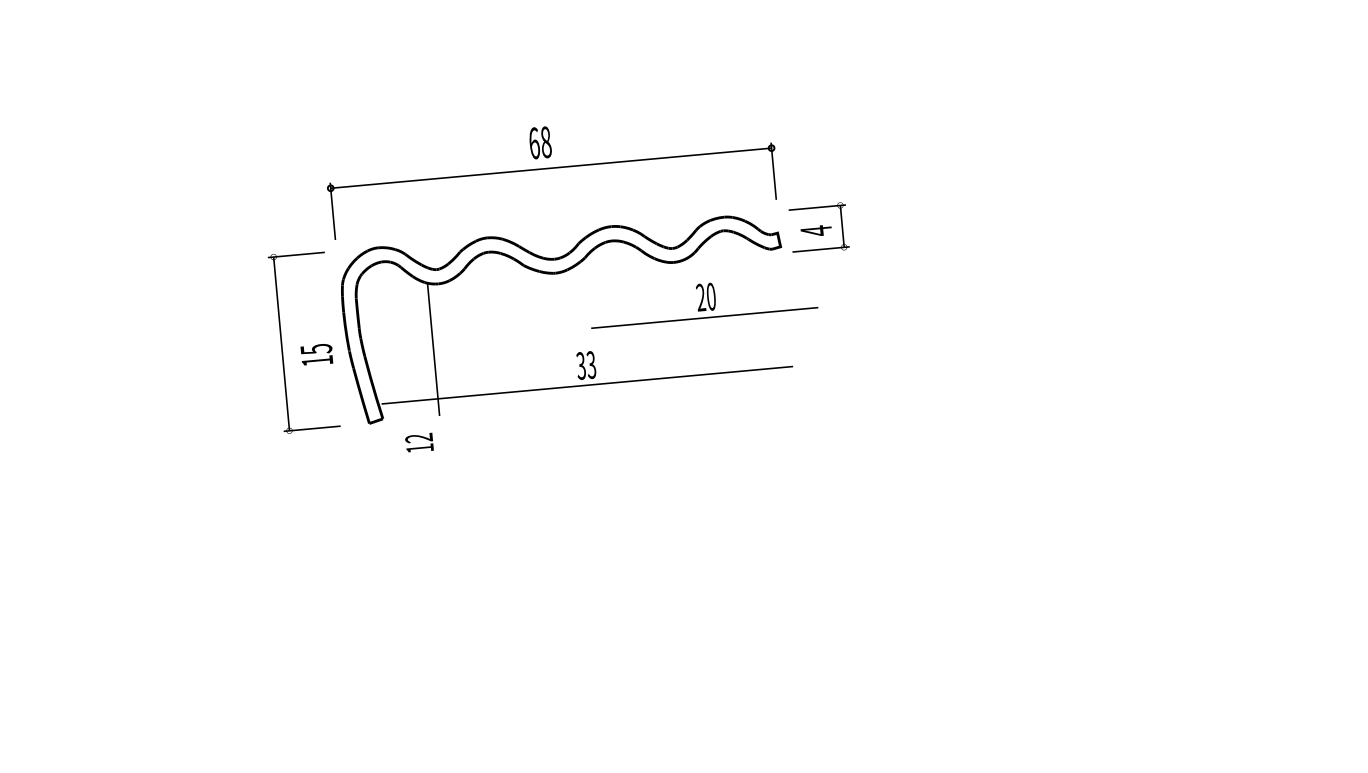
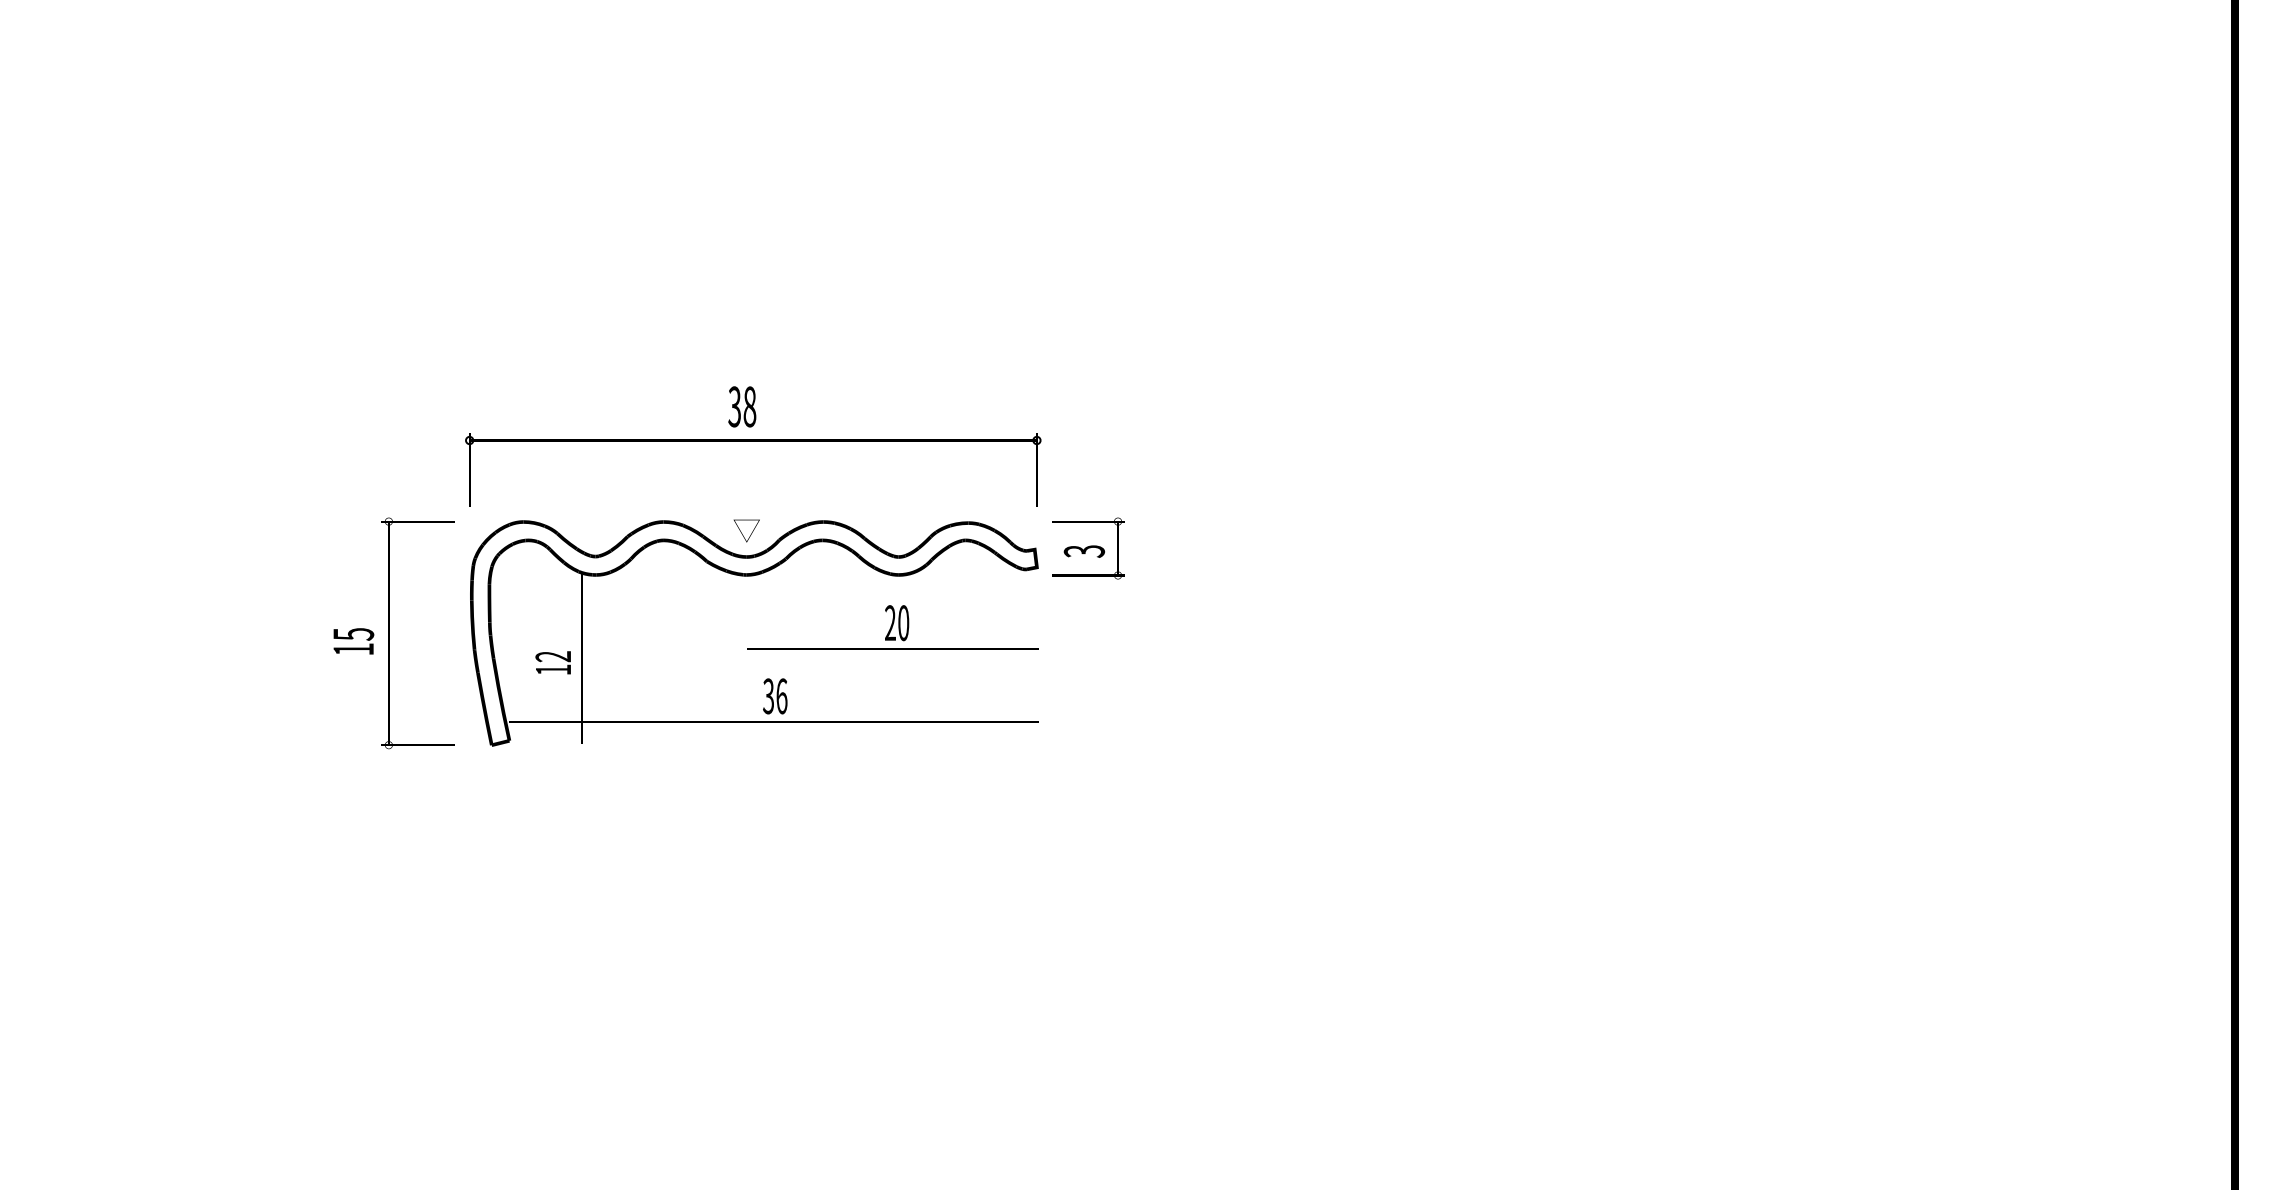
text: (534, 143) -> (734, 406), 68 -> 38
text: (816, 231) -> (1084, 551), 4 -> 3
part: (552, 238) -> (746, 530), added
text: (702, 300) -> (892, 627), moved
text: (316, 354) -> (353, 641), moved
text: (591, 365) -> (781, 696), 33 -> 36
text: (418, 442) -> (552, 662), moved

